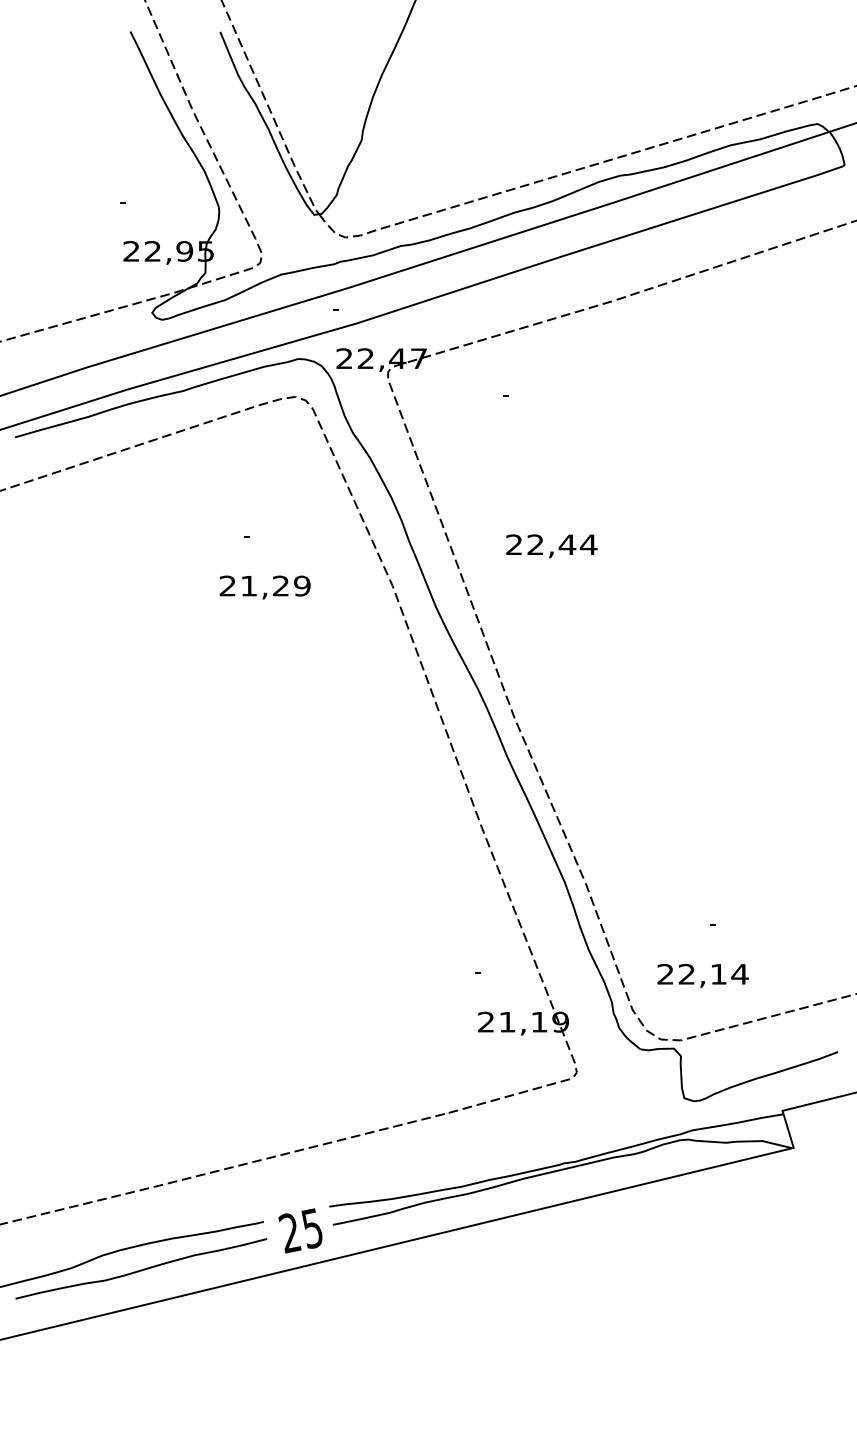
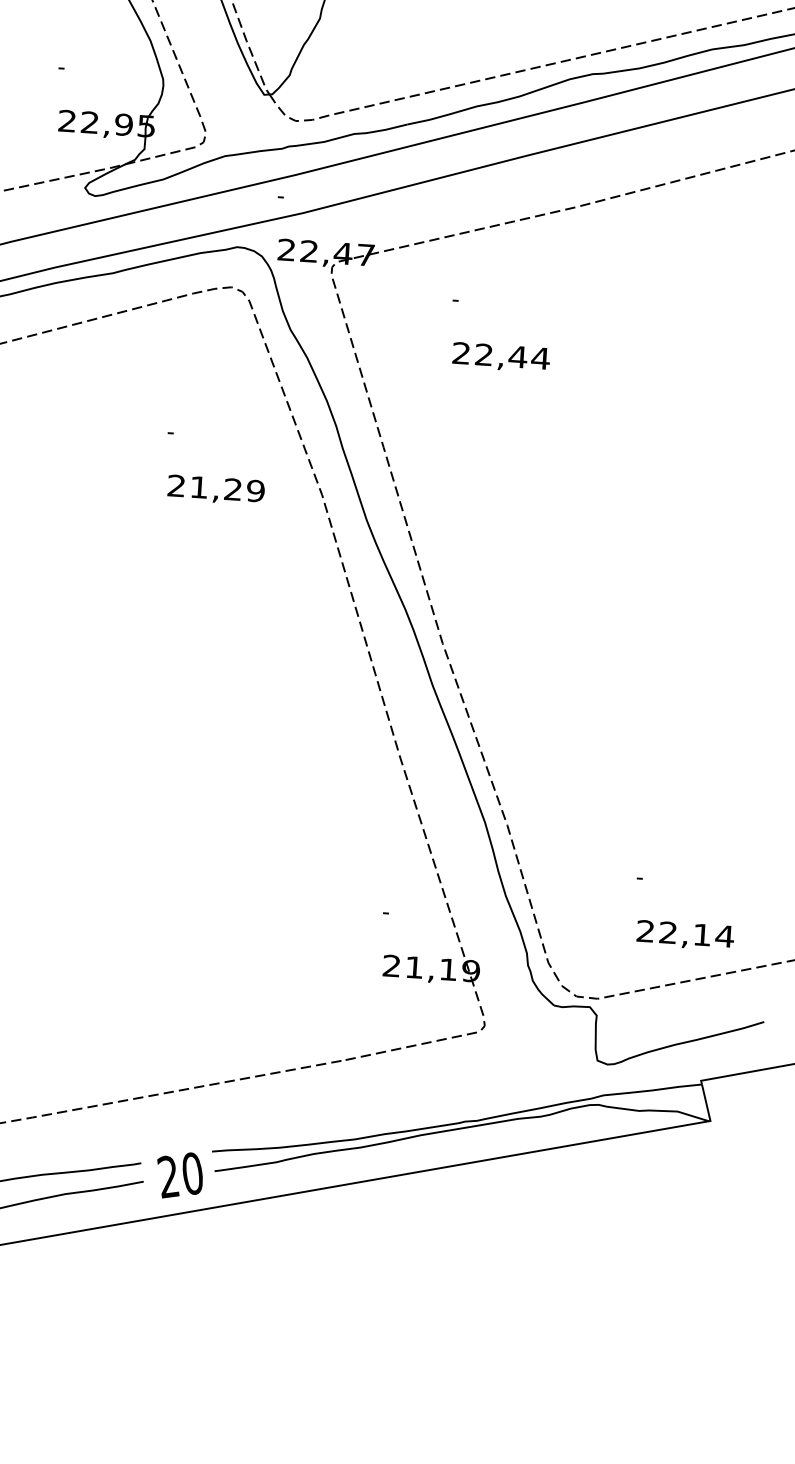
text: (551, 546) -> (500, 357), moved
text: (264, 587) -> (215, 489), moved
text: (702, 975) -> (684, 935), moved
text: (311, 1228) -> (191, 1173), 25 -> 20

